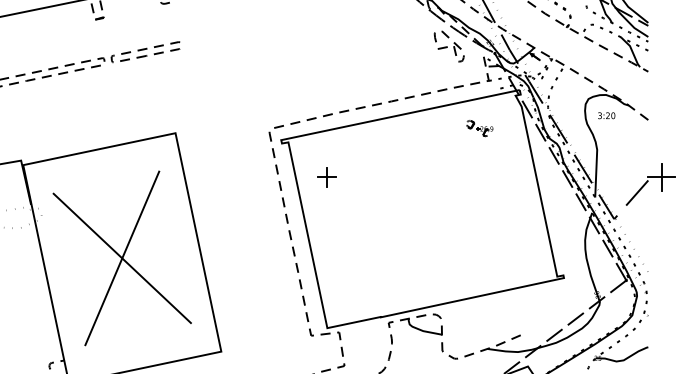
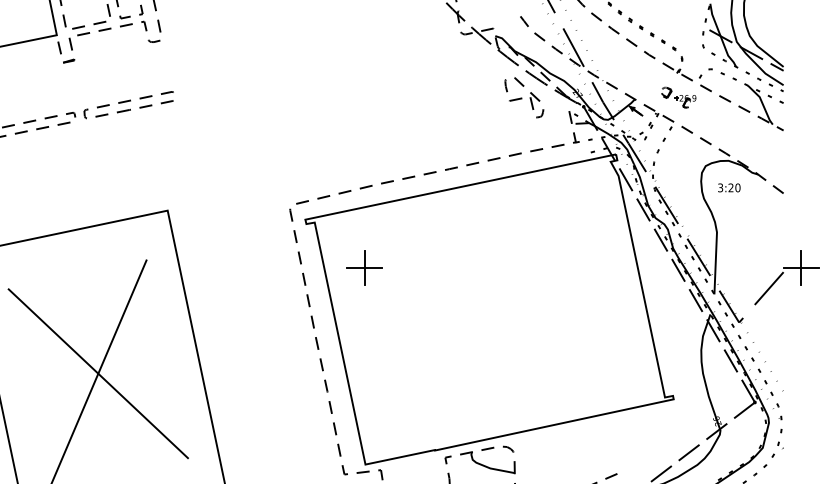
part: (479, 128) -> (678, 97), moved
part: (326, 177) -> (364, 268), size x1.43

